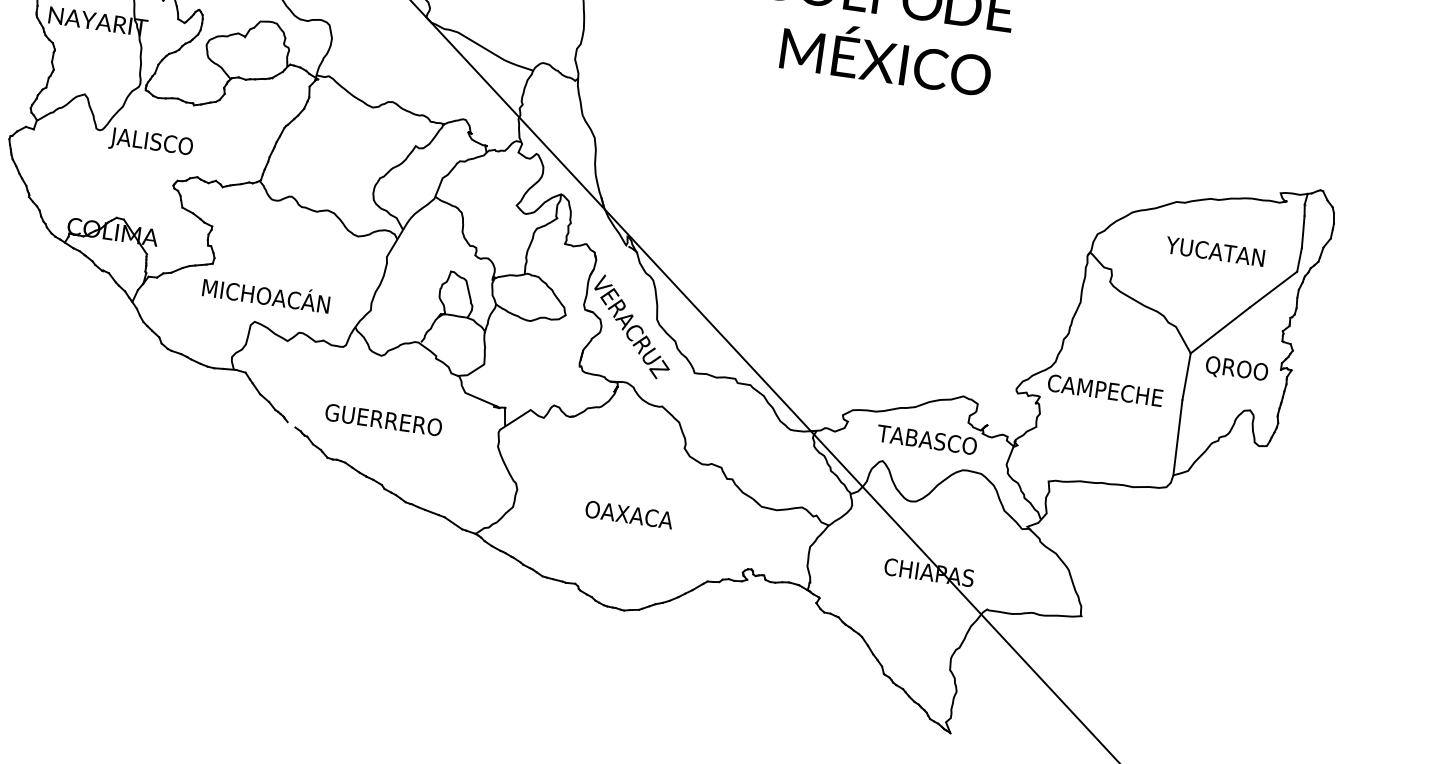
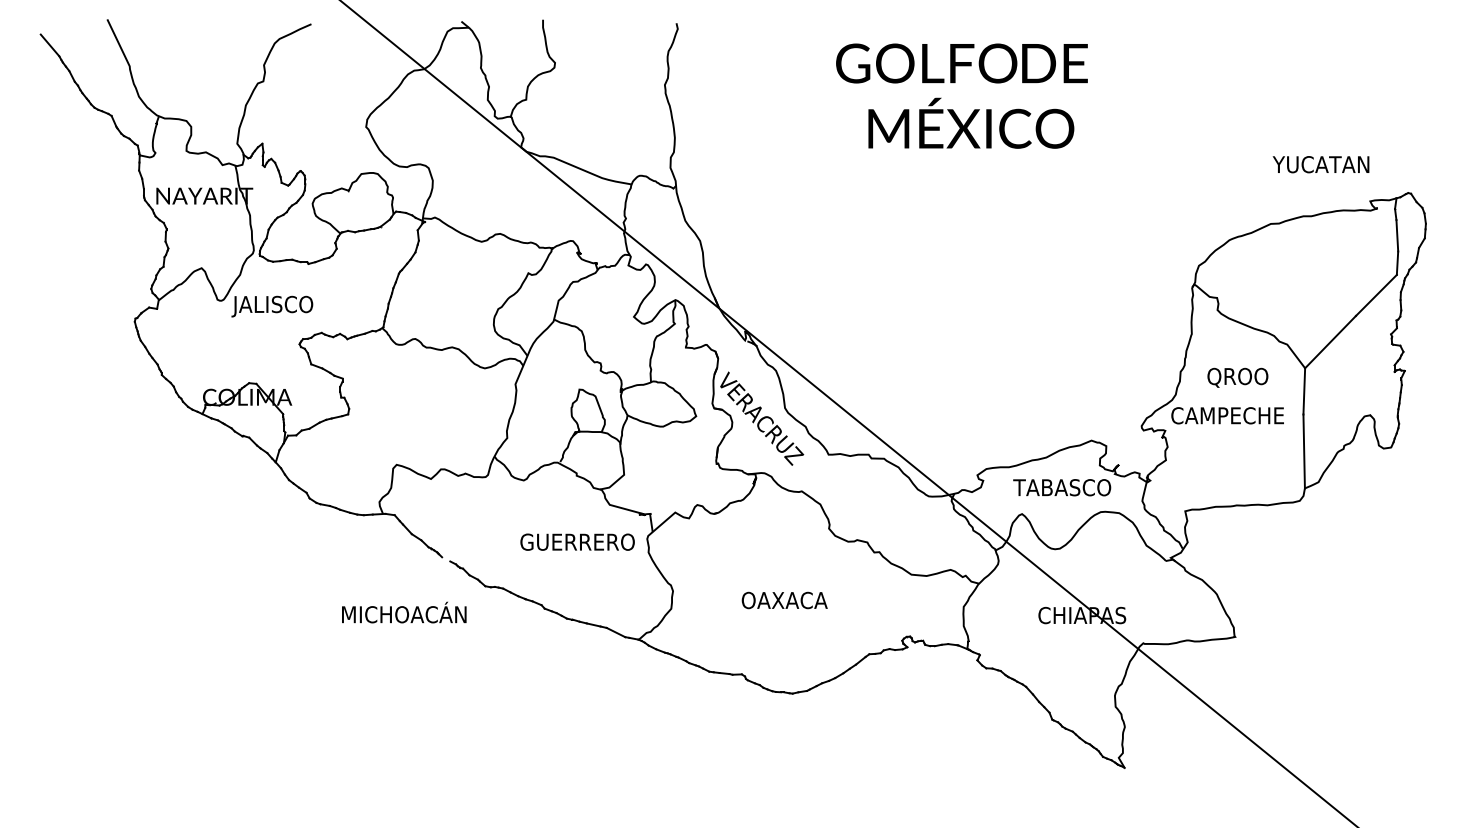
text: (1214, 251) -> (1320, 164), moved
text: (266, 294) -> (404, 612), moved
text: (1236, 369) -> (1237, 377), moved
text: (383, 419) -> (577, 541), moved

